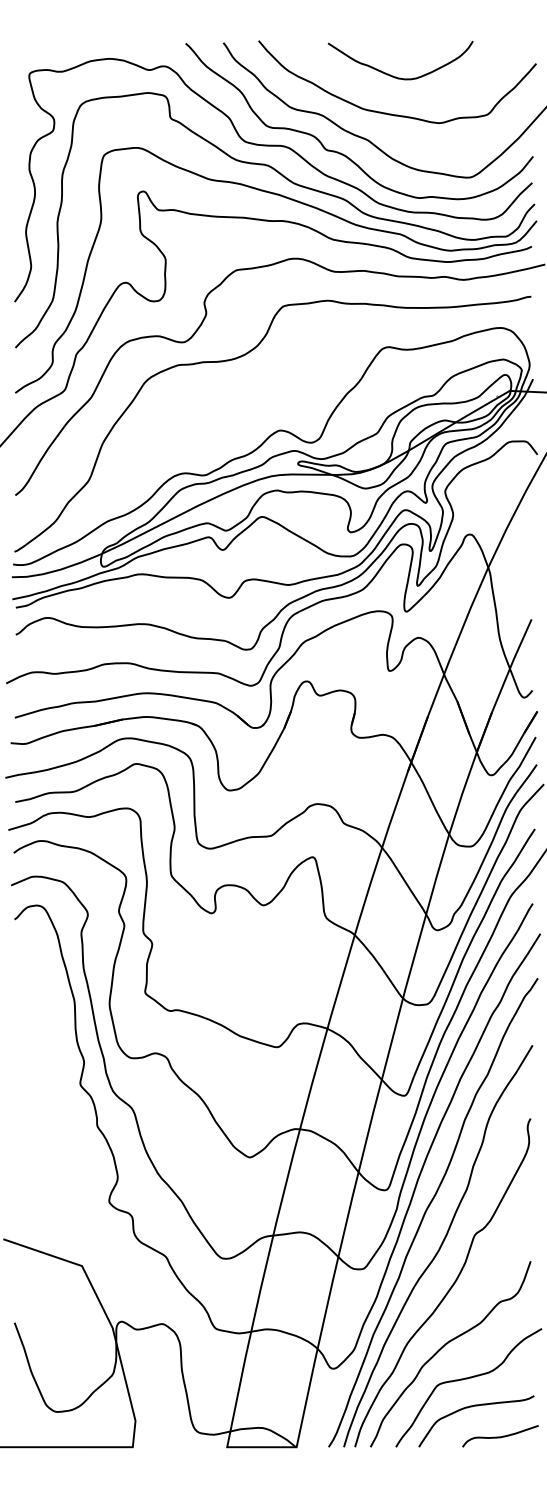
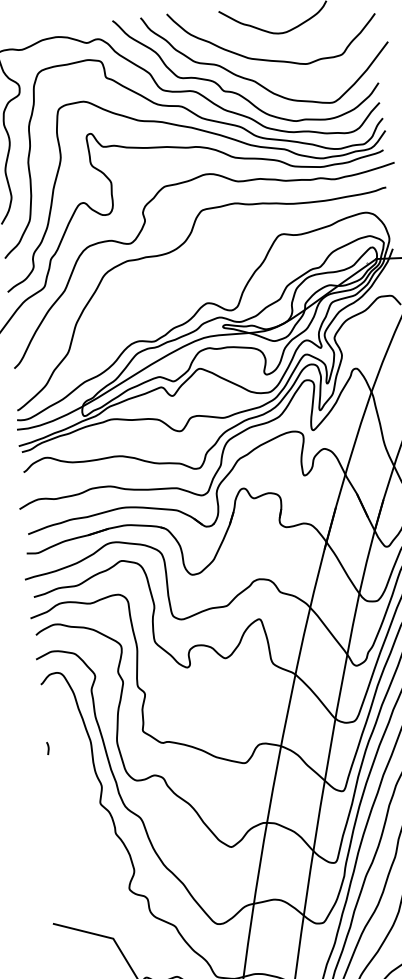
line: (16, 1004) -> (47, 747), added

